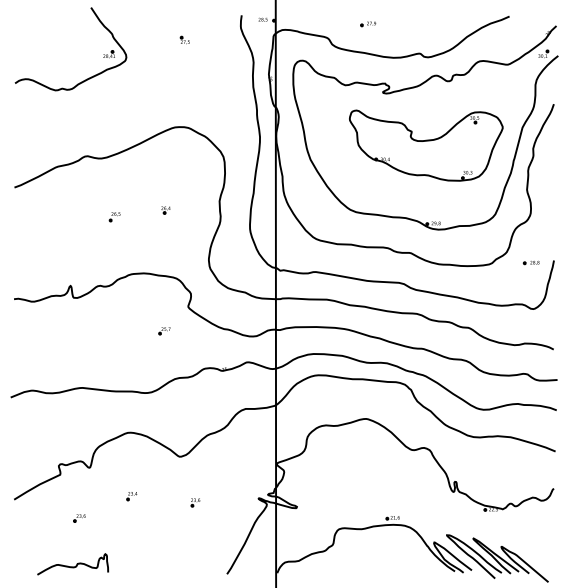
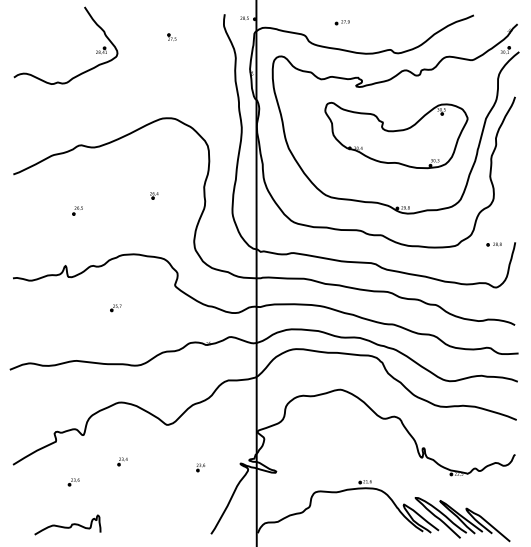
part: (114, 216) -> (77, 210), moved
part: (164, 331) -> (115, 308), moved
part: (195, 502) -> (200, 467), moved

